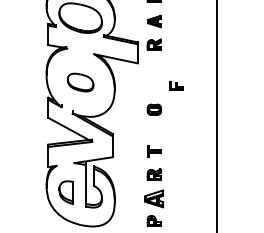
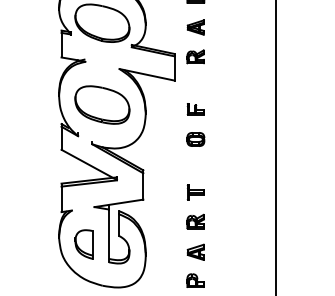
part: (80, 82) -> (102, 104), size x1.67
part: (176, 85) -> (196, 108), moved
part: (154, 198) -> (196, 252), size x0.71

